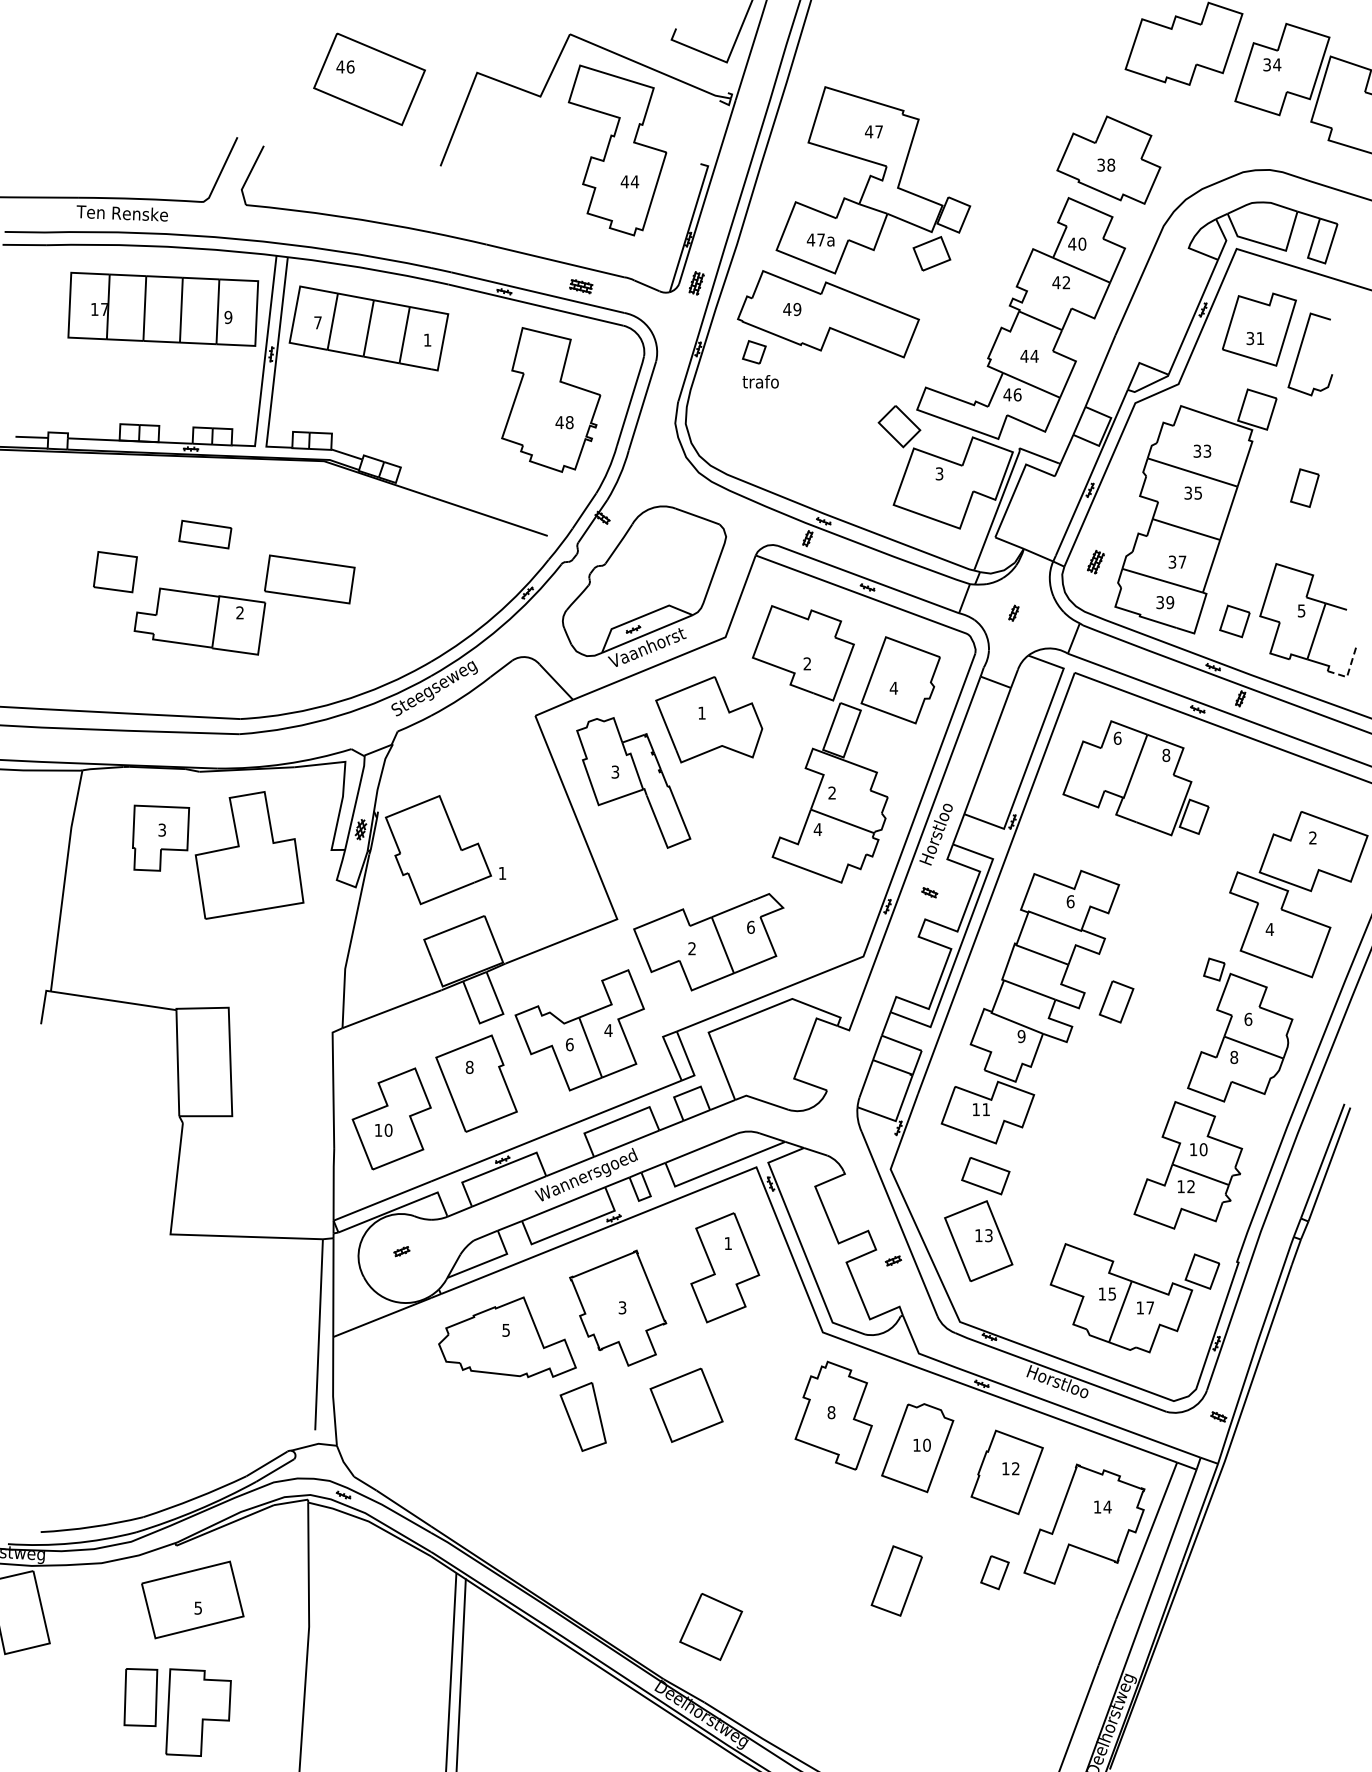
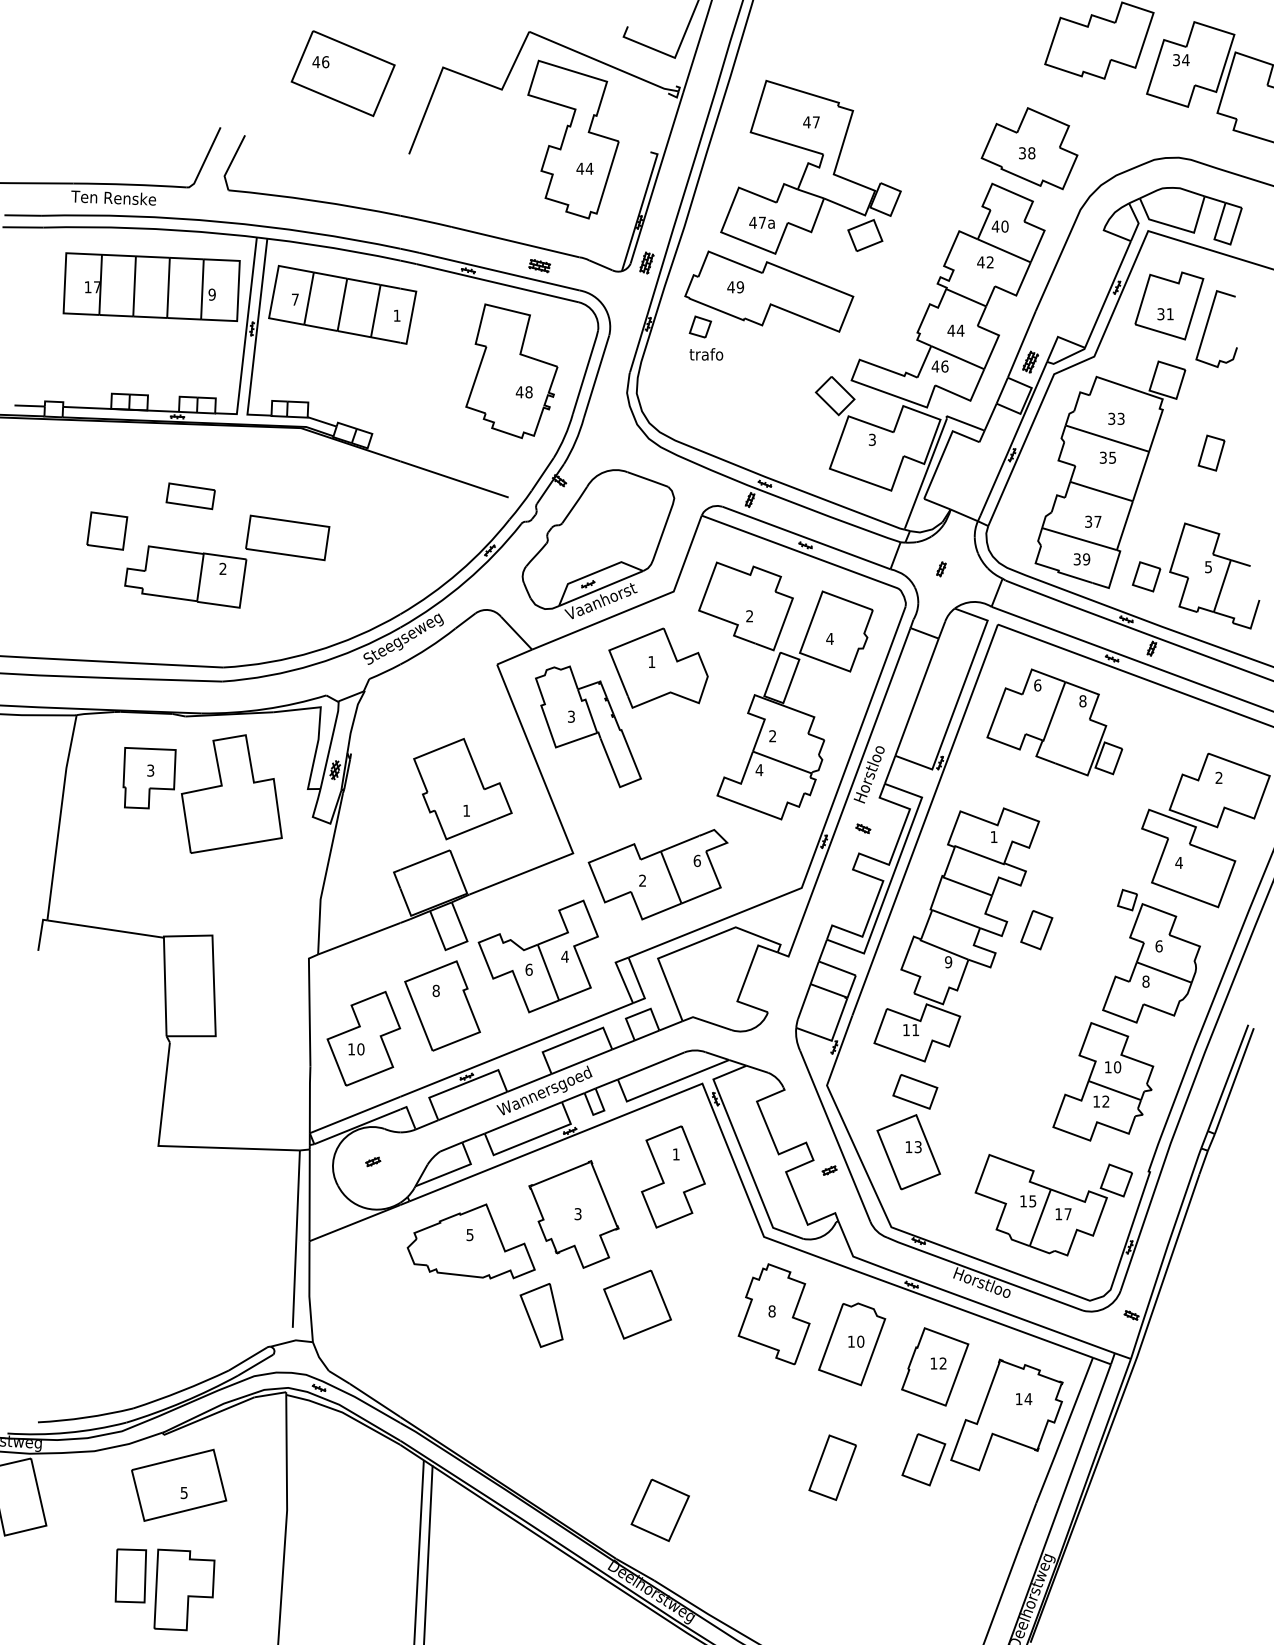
part: (1095, 561) -> (1030, 361), moved
line: (1348, 671) -> (1252, 623), dashed -> solid
part: (438, 850) -> (462, 789), moved
text: (1070, 901) -> (993, 836), 6 -> 1
part: (994, 1572) -> (923, 1459), size x1.67

